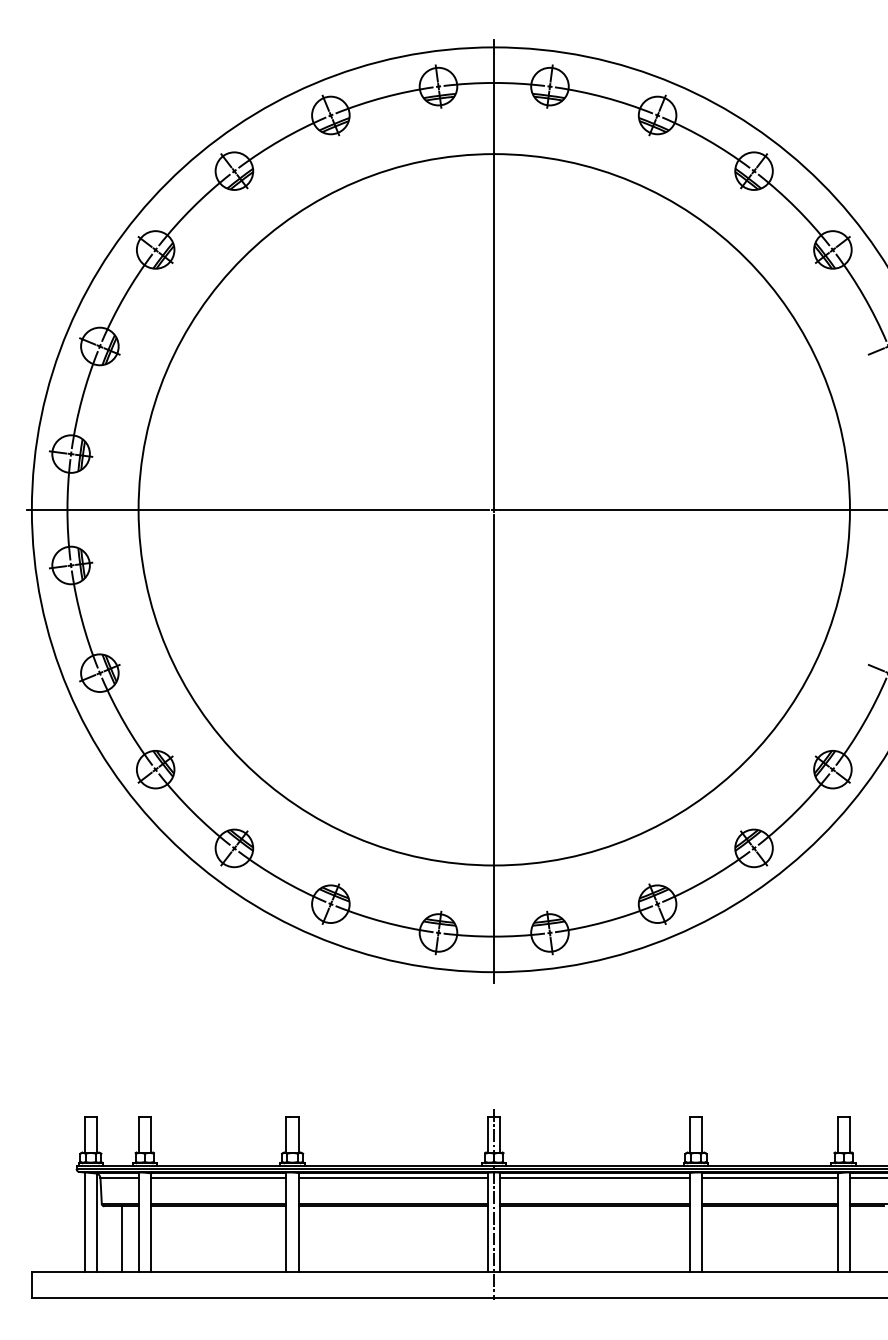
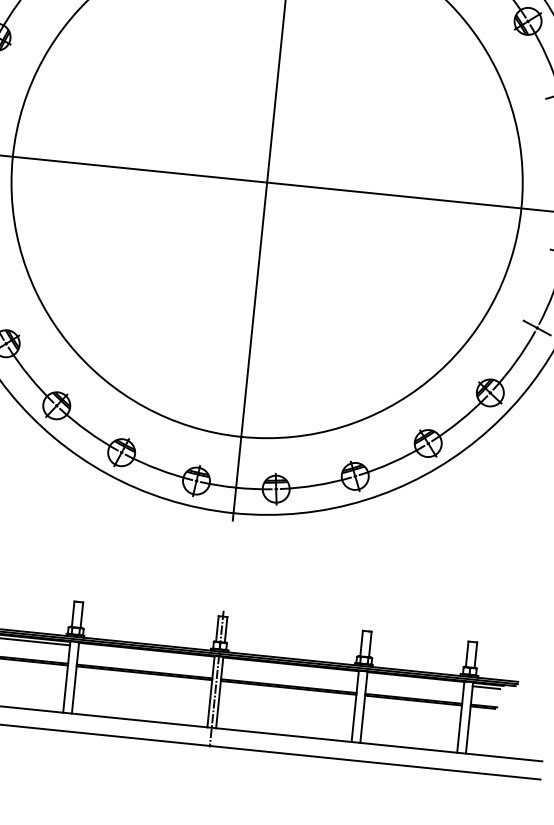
line: (393, 1178) -> (146, 653), removed
line: (594, 1178) -> (290, 667), removed
line: (769, 1178) -> (415, 680), removed

